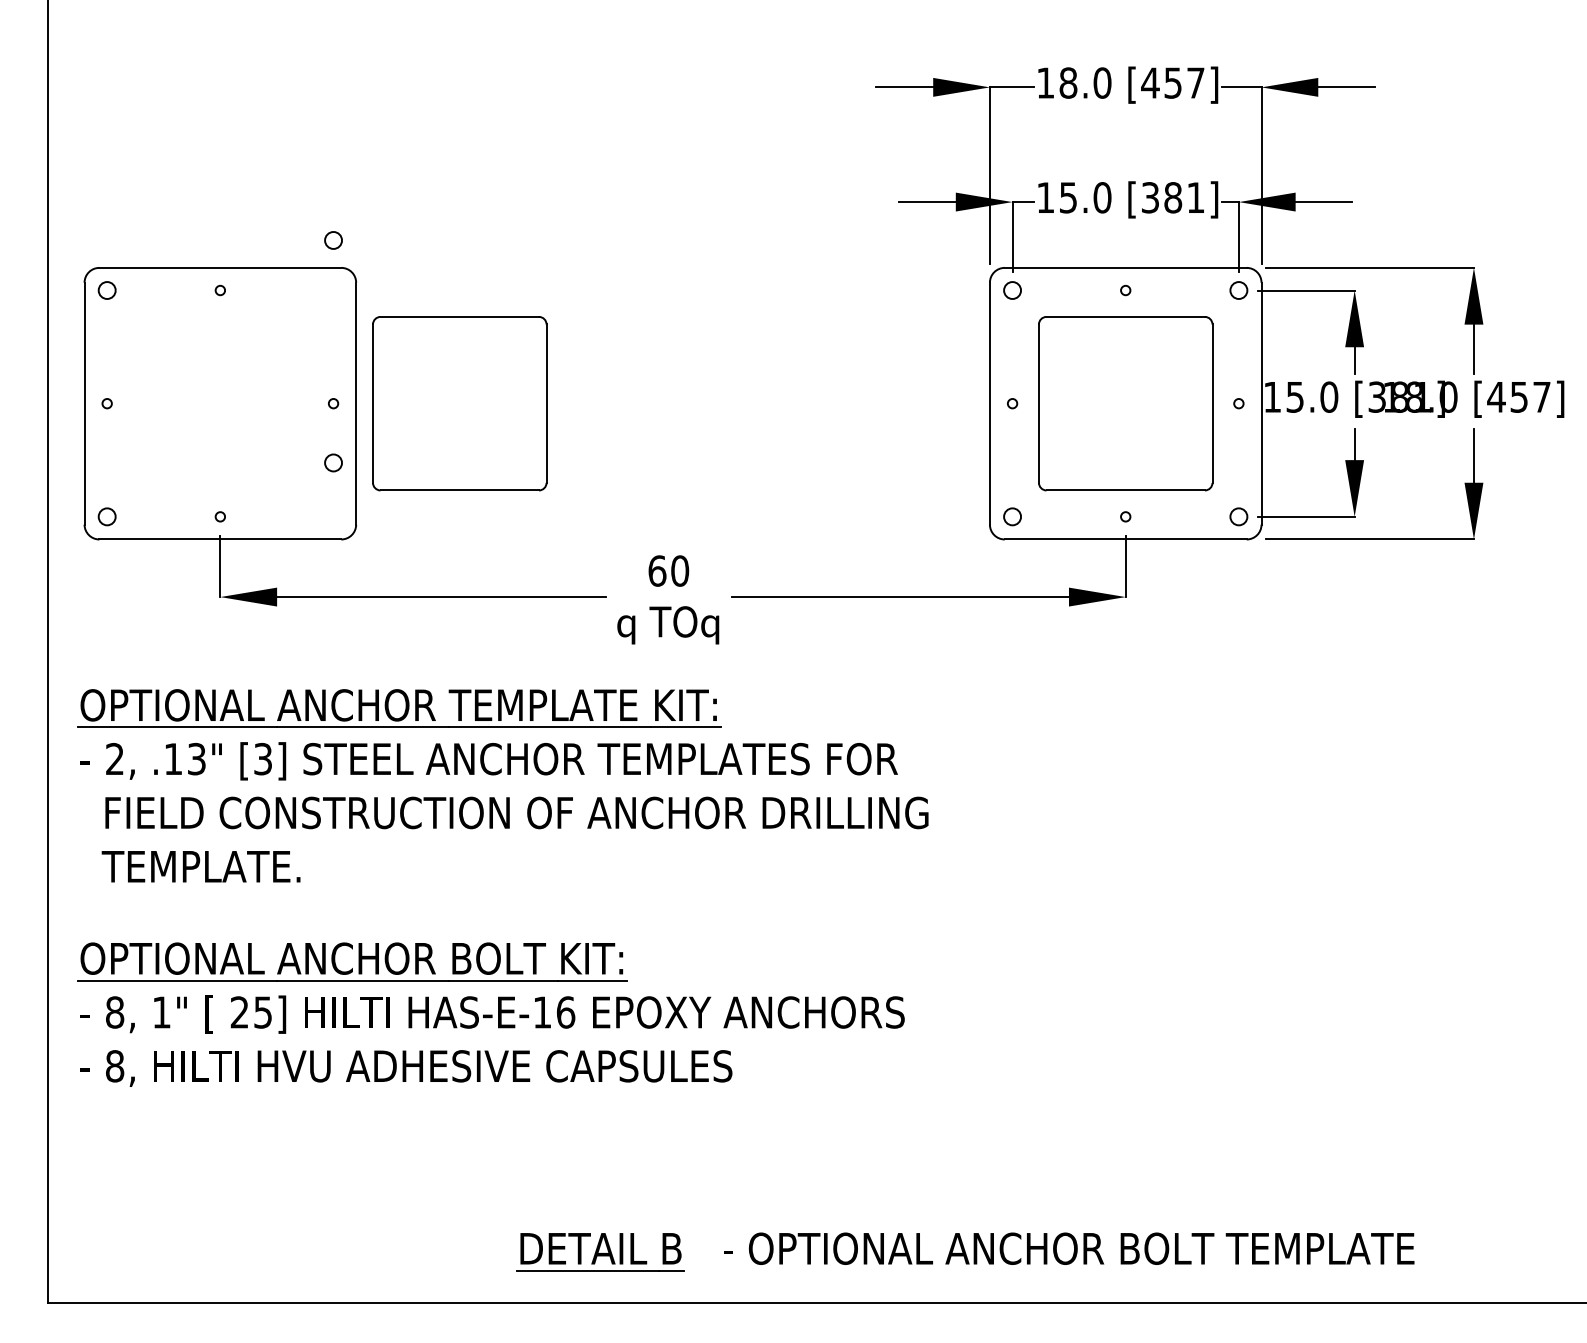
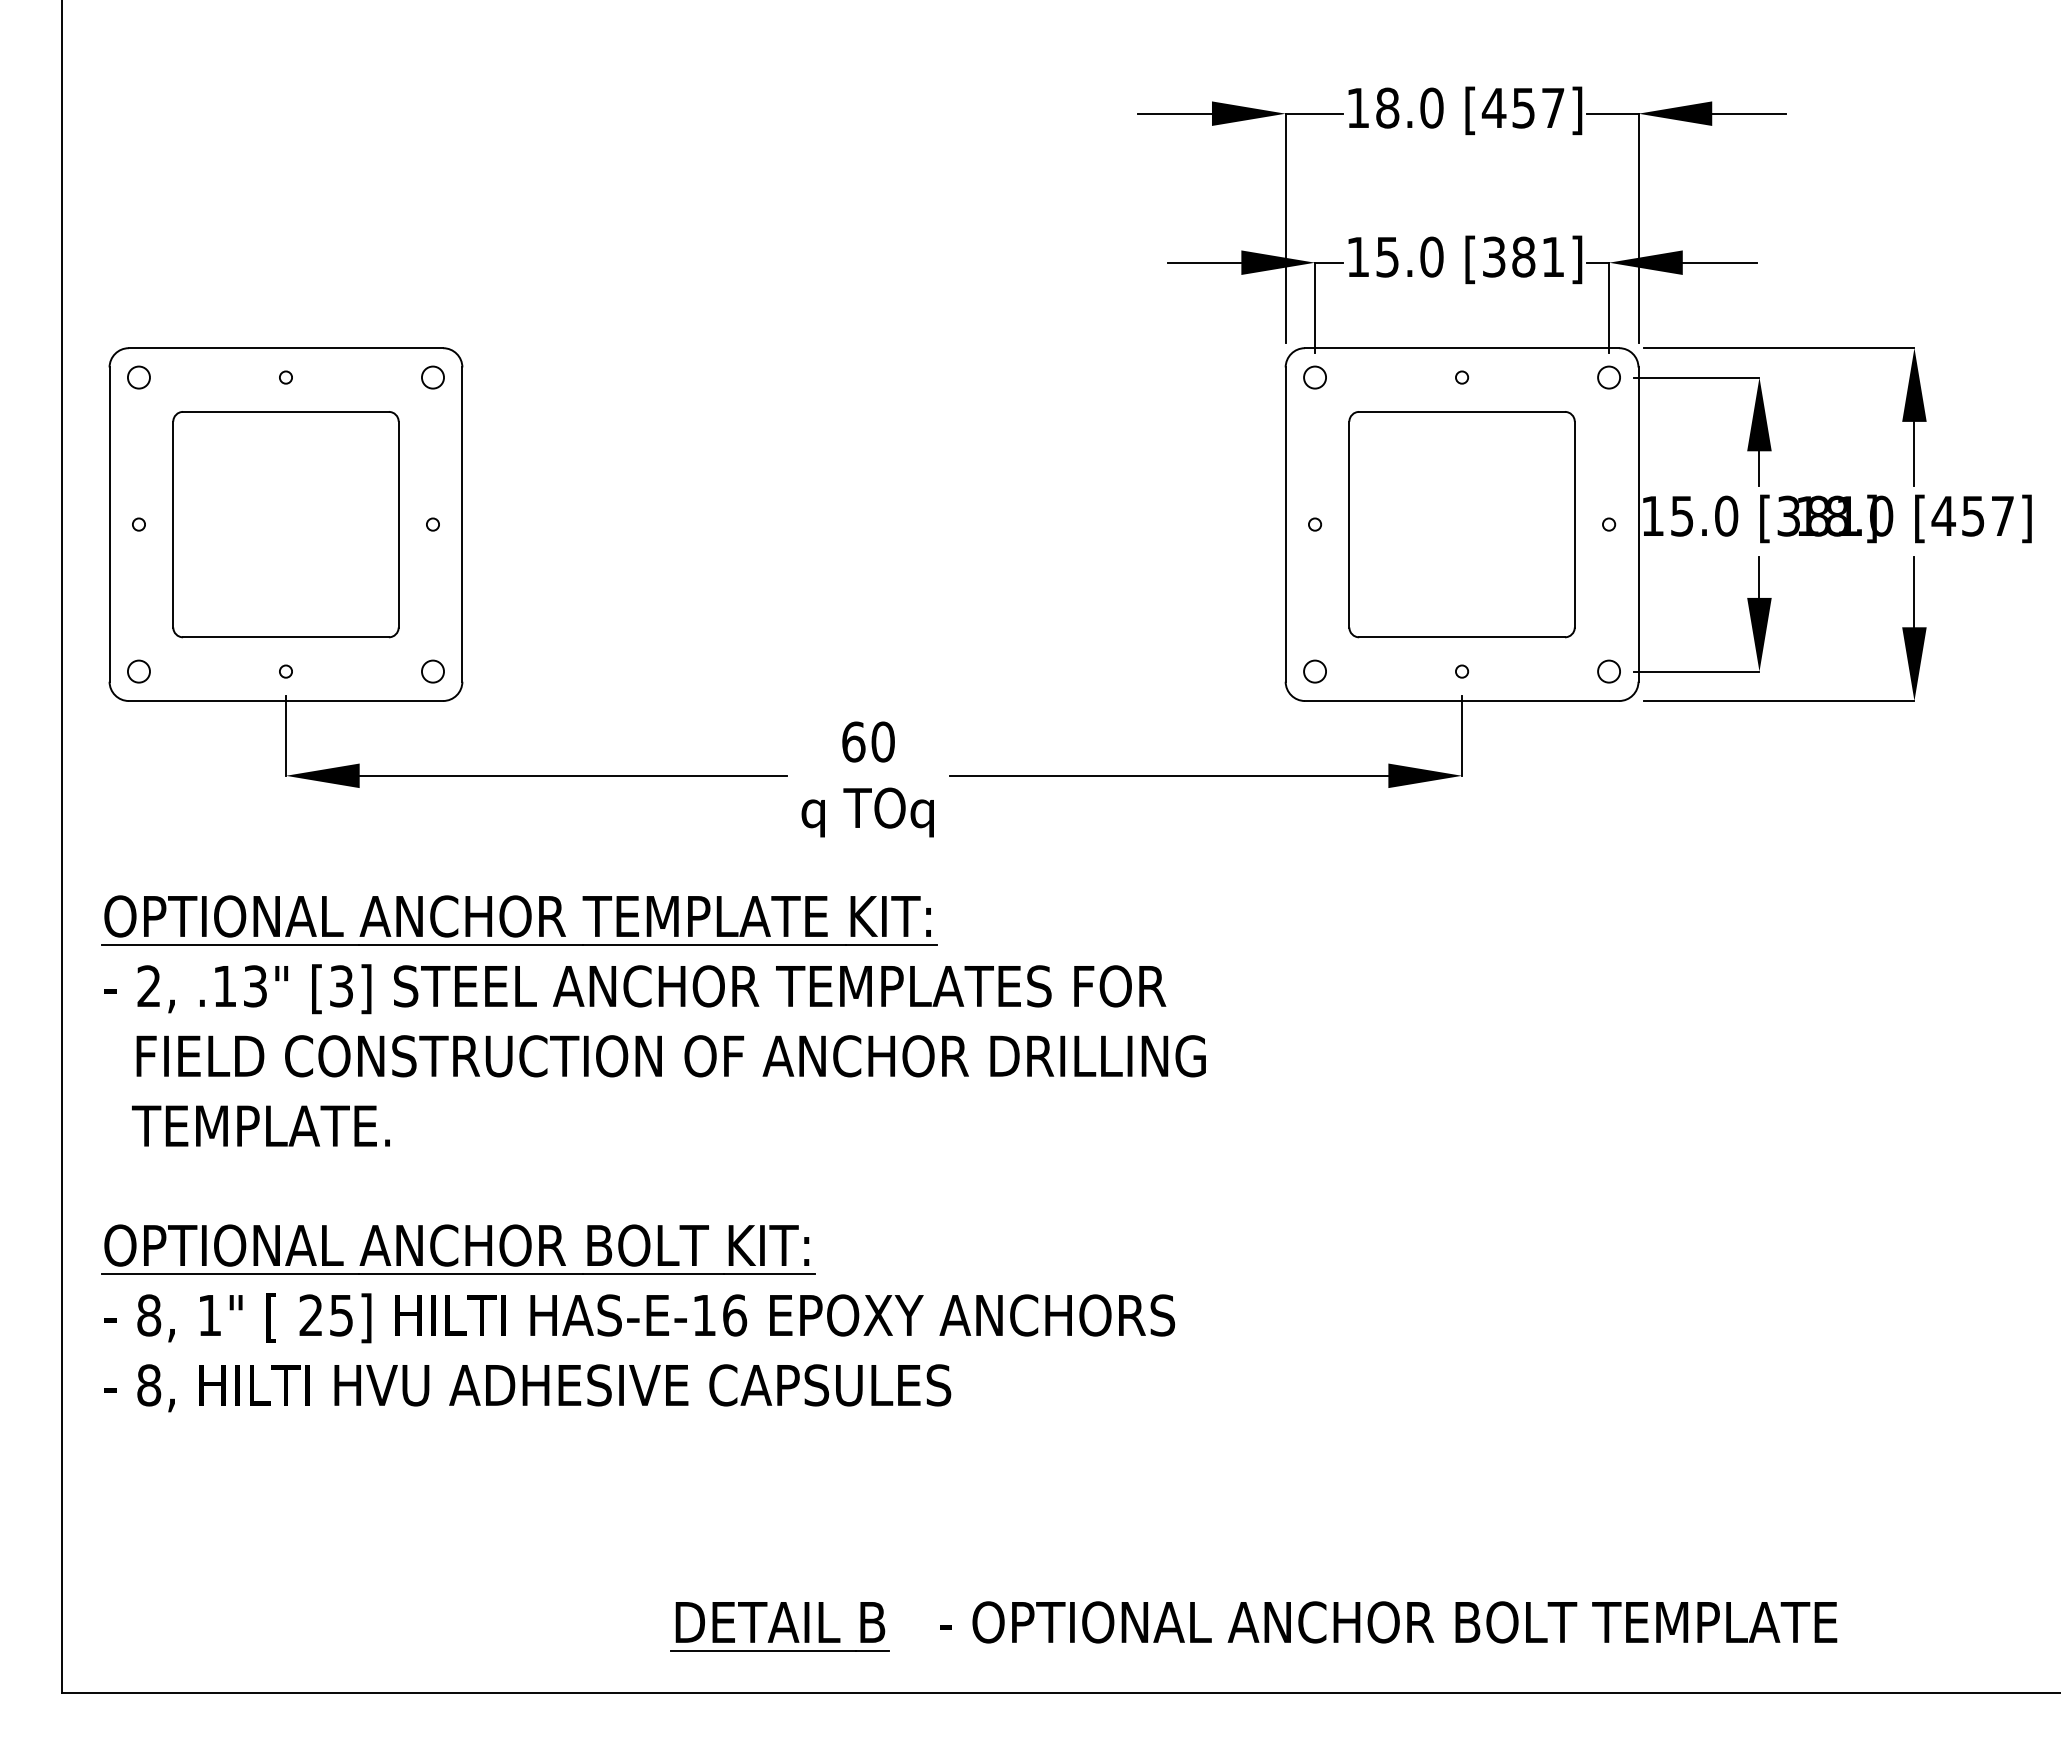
circle: (333, 240) -> (432, 377), moved
part: (459, 403) -> (285, 524), moved
circle: (333, 462) -> (432, 671), moved

